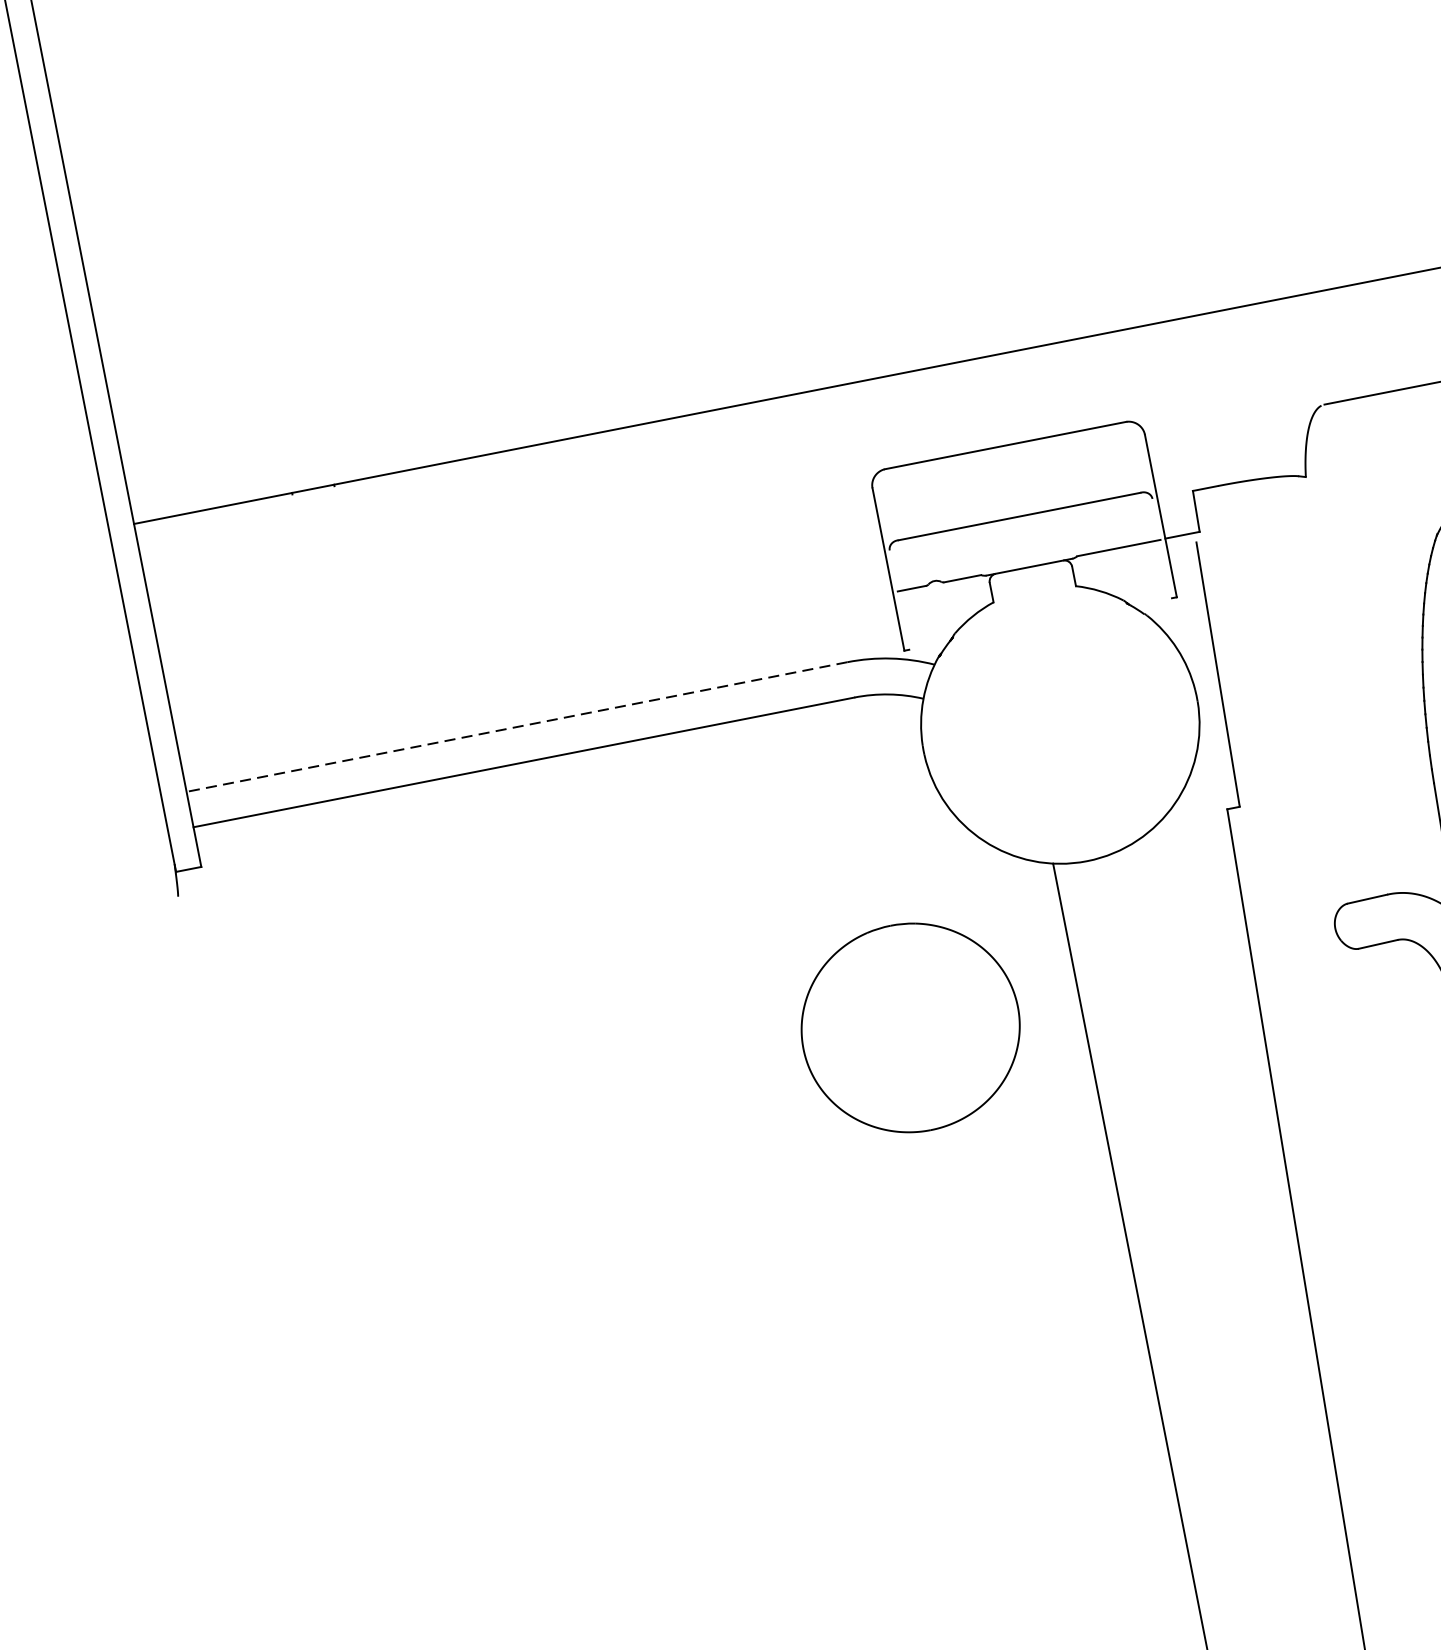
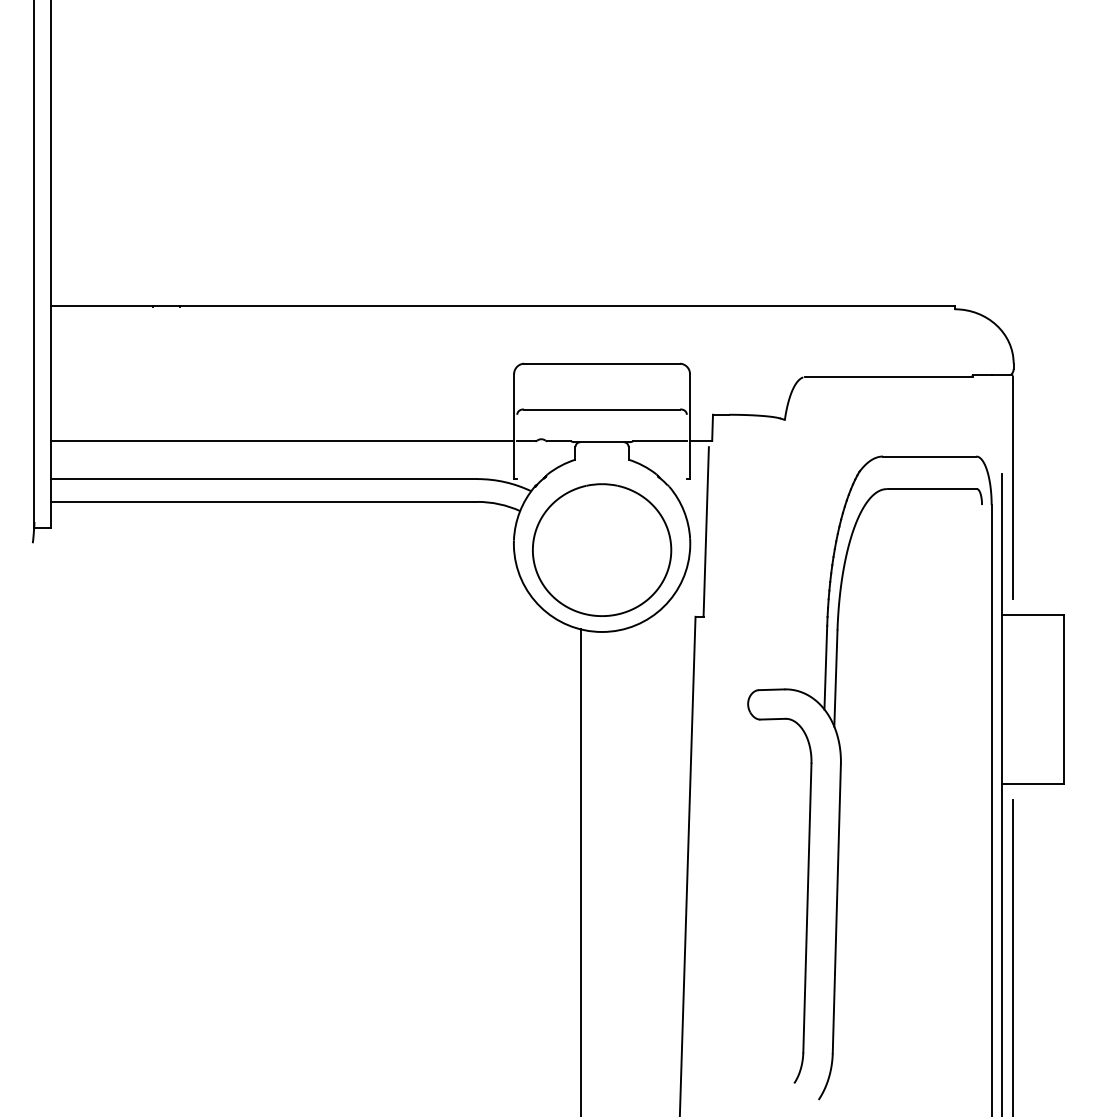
line: (534, 663) -> (282, 441), added
line: (516, 727) -> (263, 479), dashed -> solid
part: (911, 1026) -> (602, 549), moved

